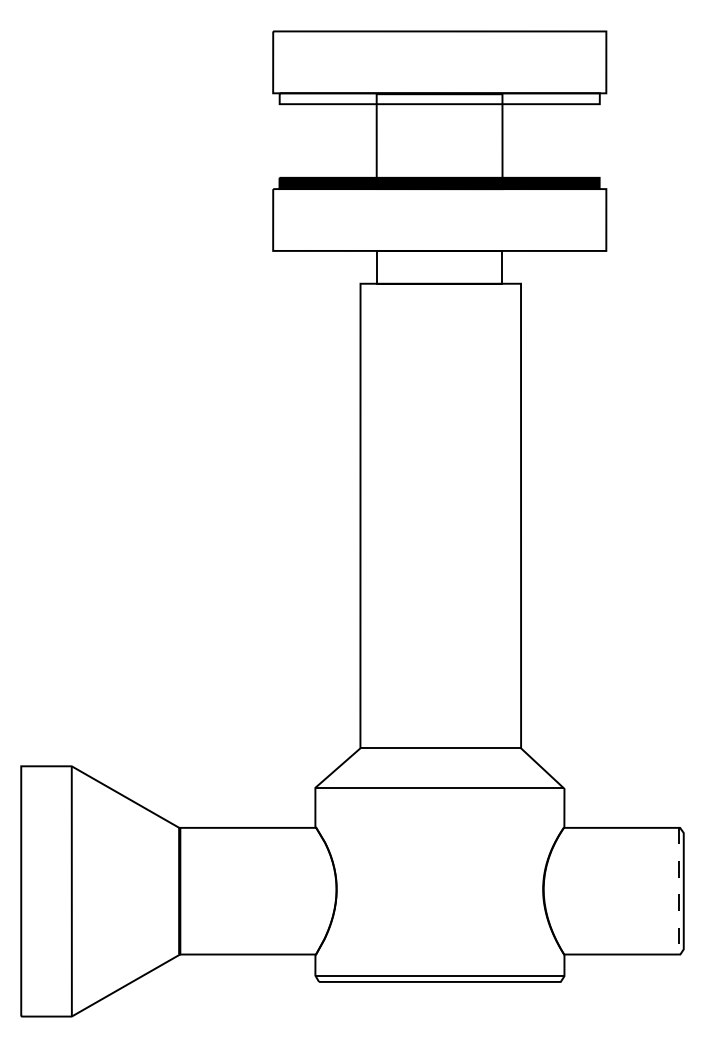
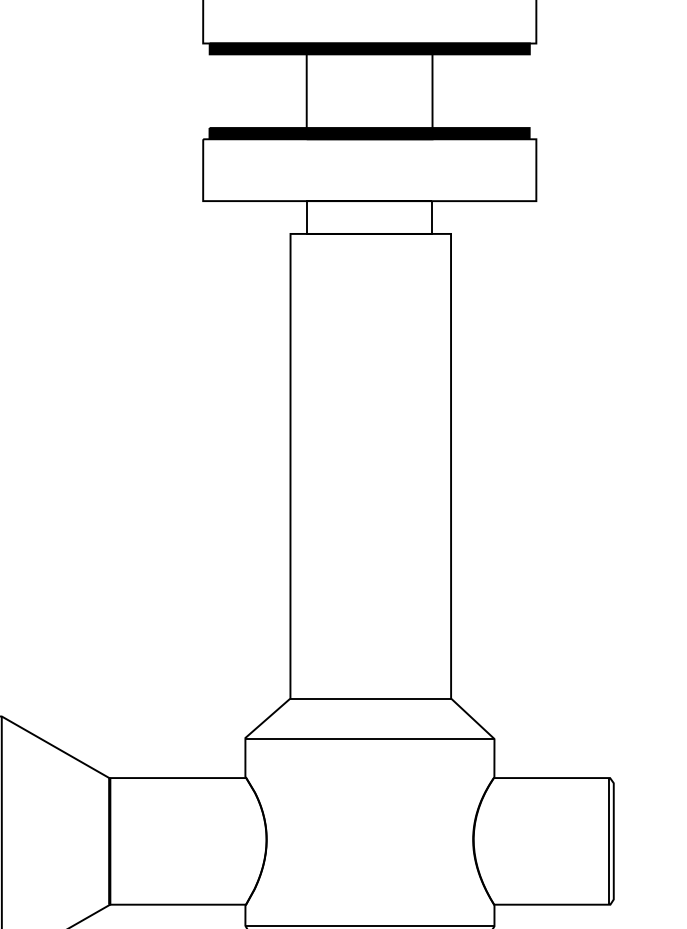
fill: (439, 98) -> (369, 48), added
line: (678, 891) -> (608, 841), dashed -> solid

